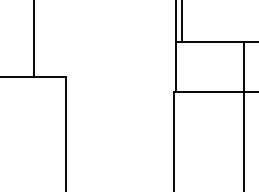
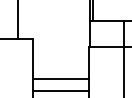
line: (118, 153) -> (60, 78), added
line: (118, 177) -> (60, 90), added

